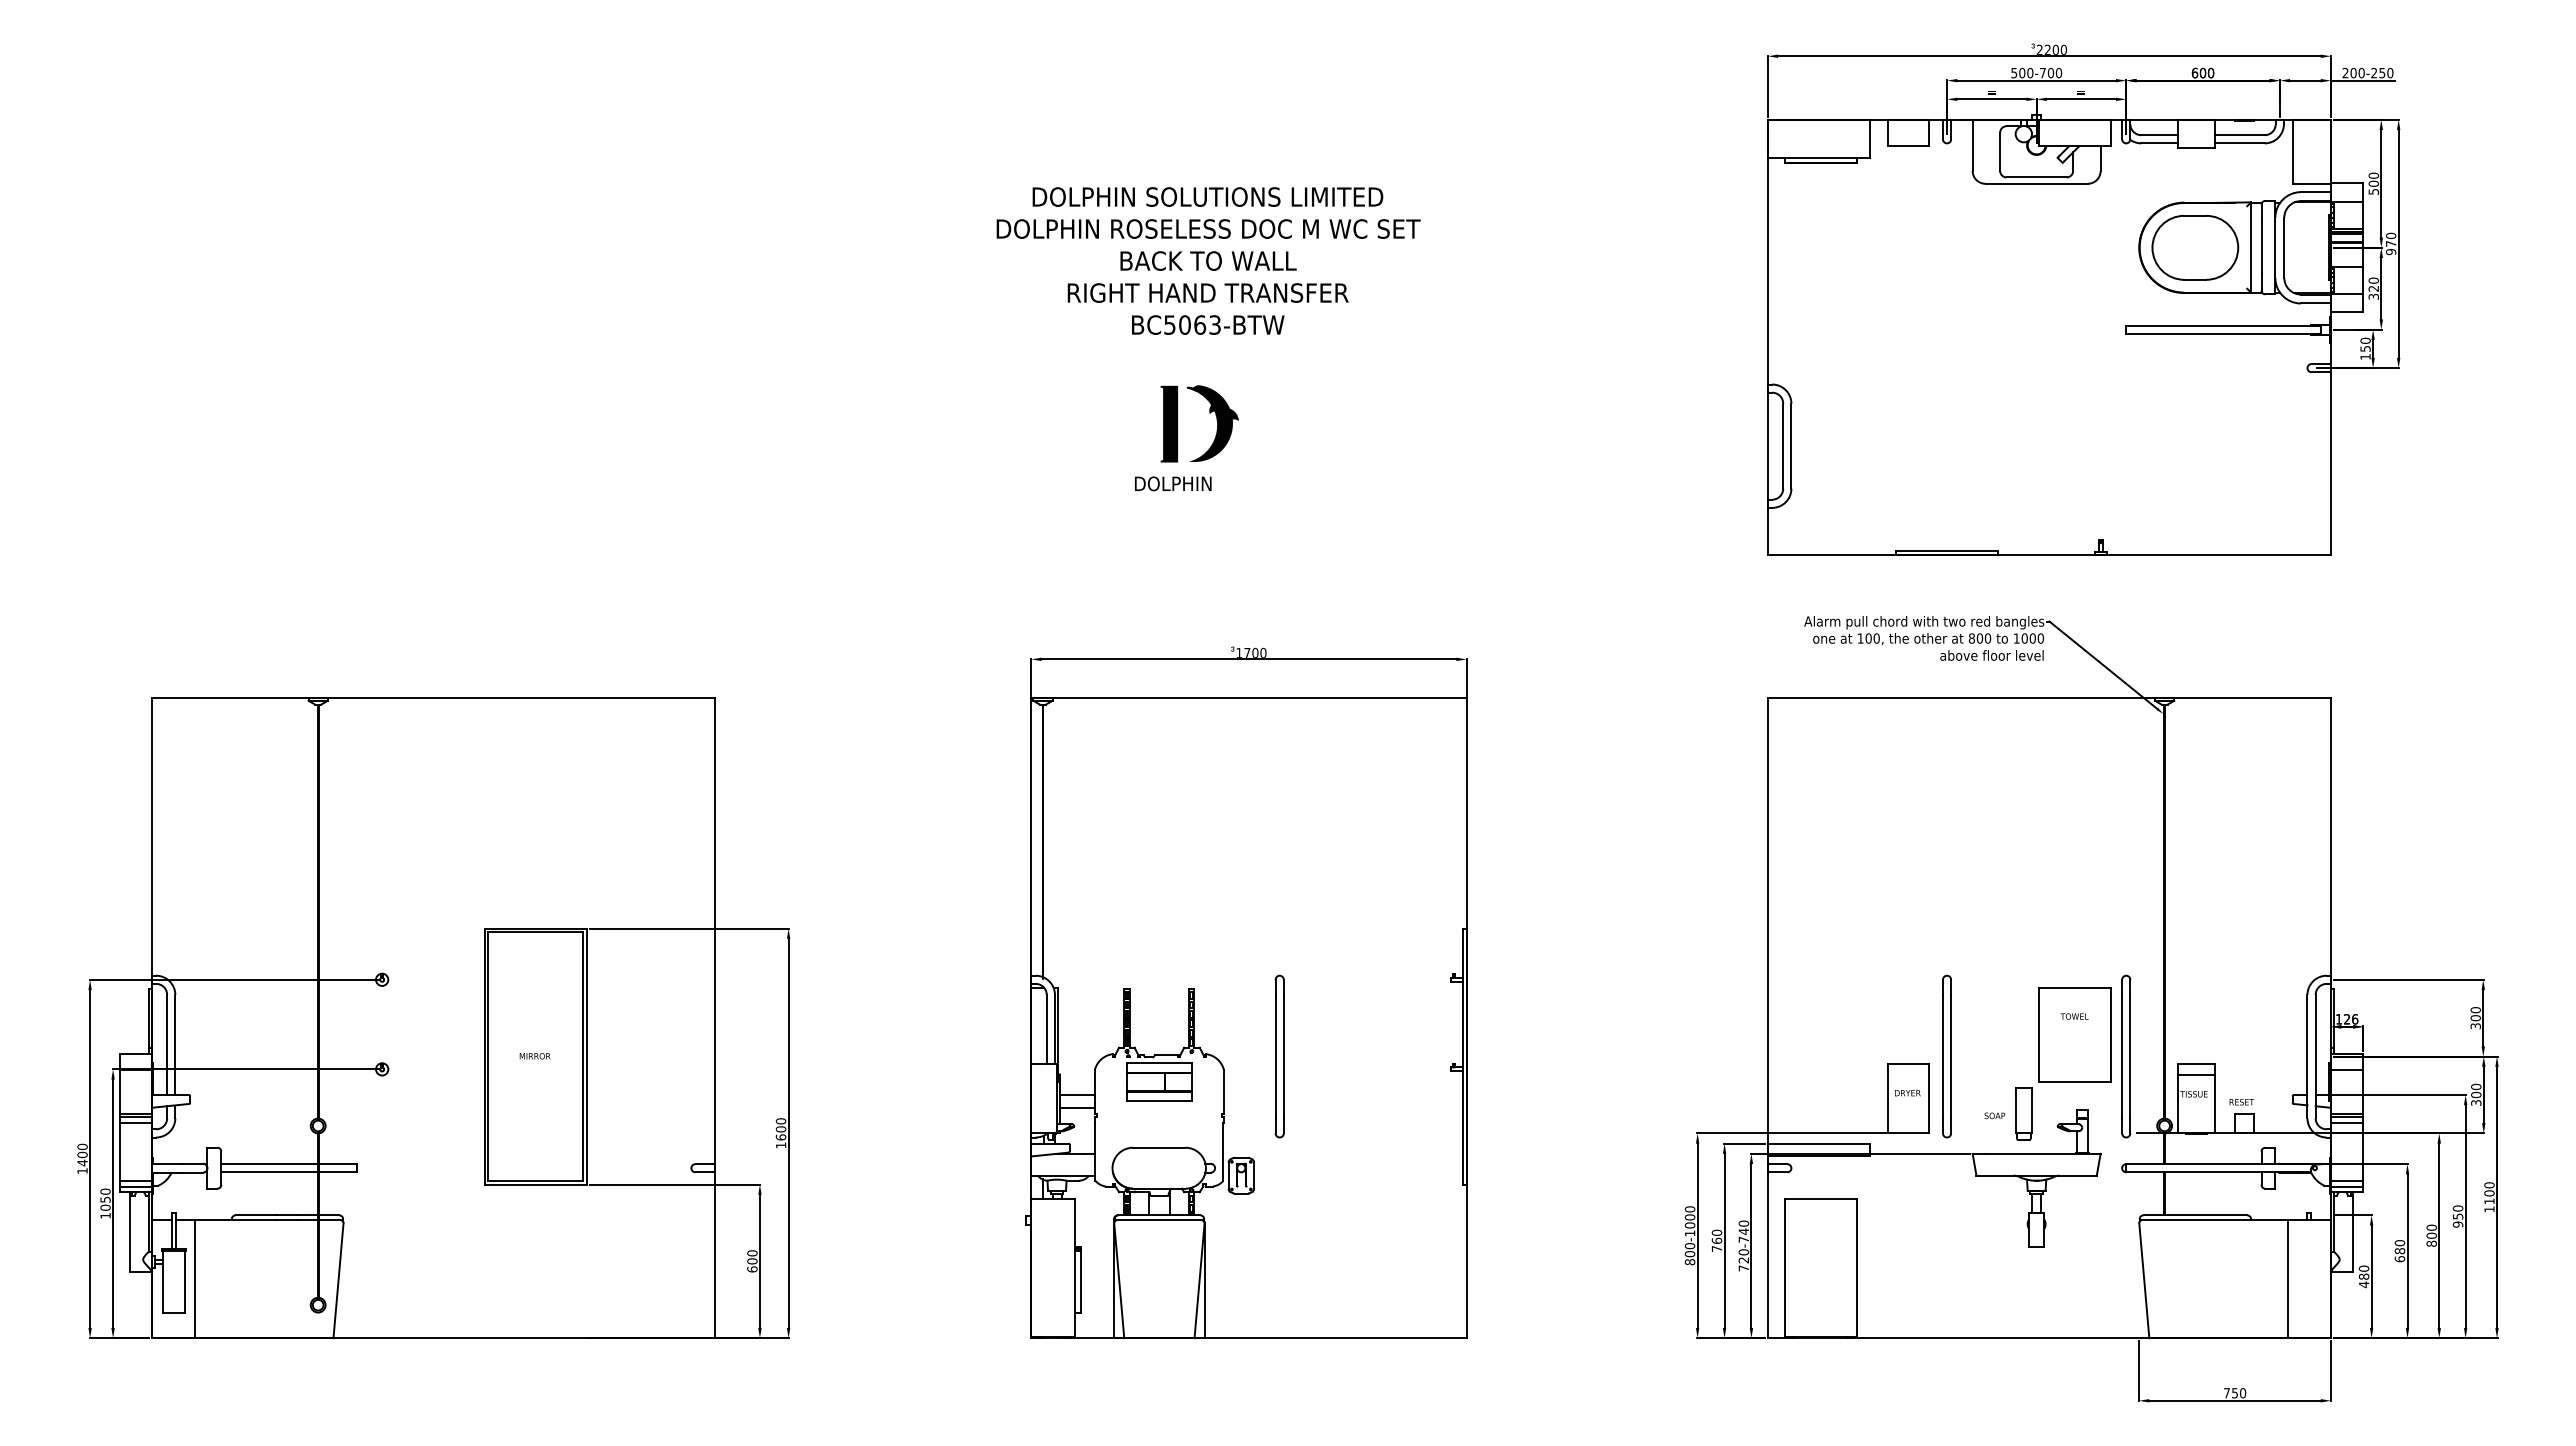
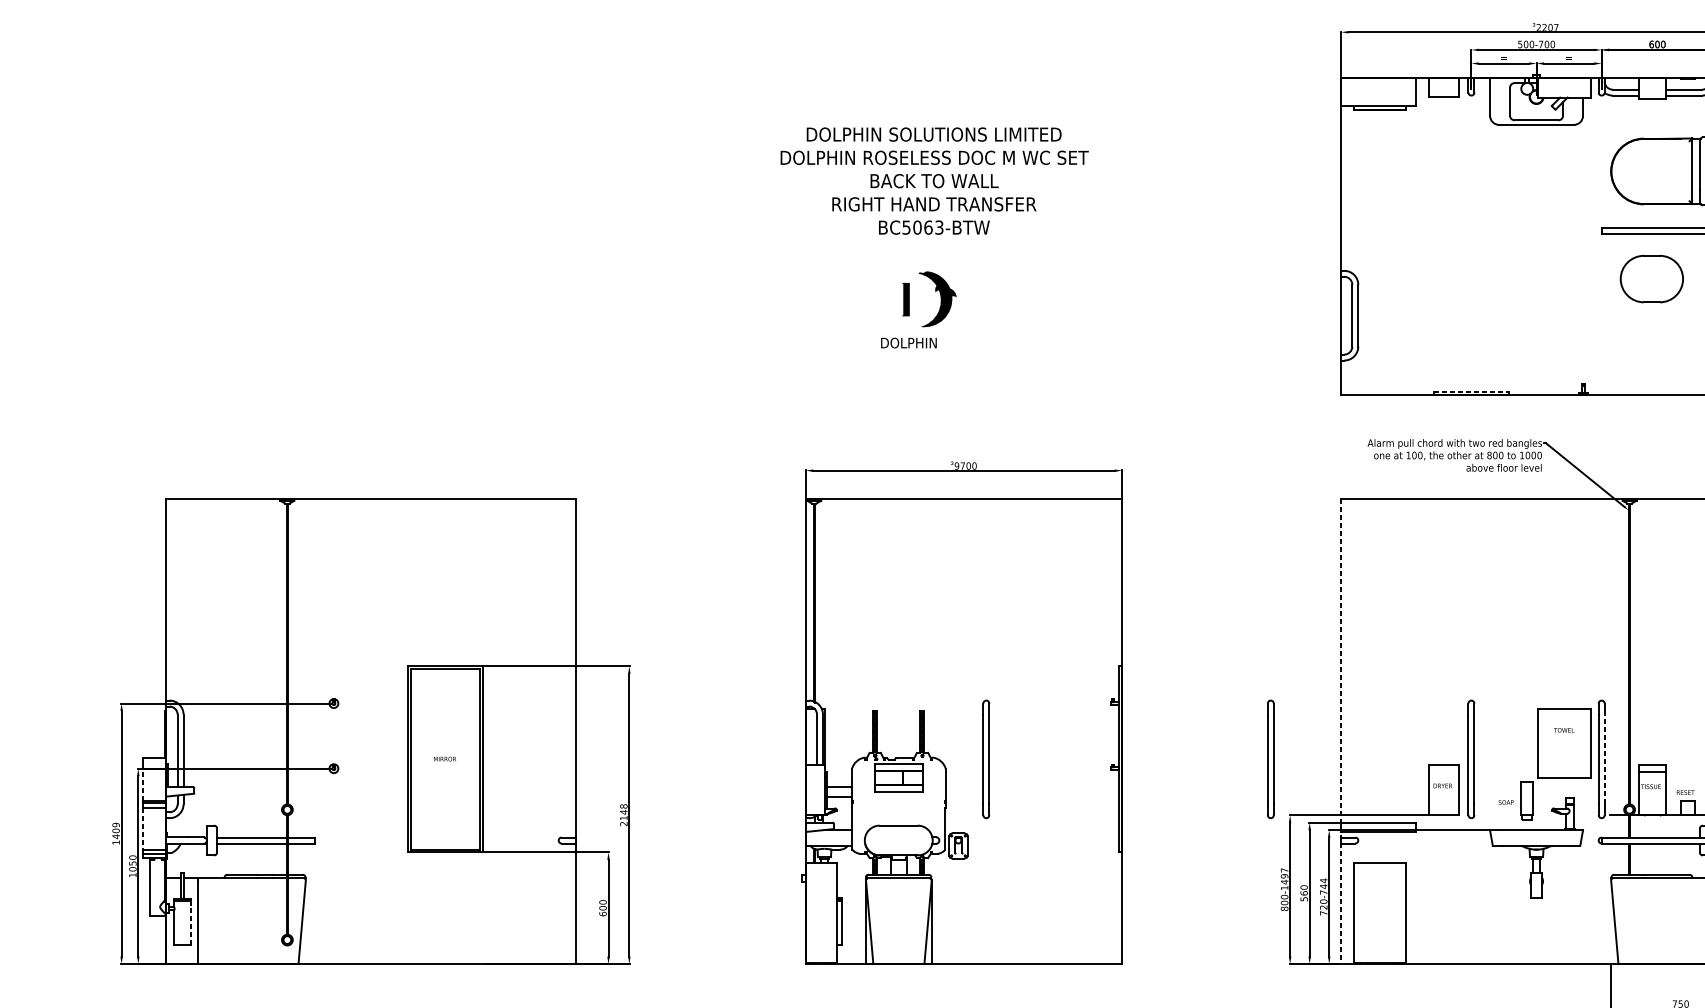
text: (2063, 49) -> (1556, 27), 2200 -> 2207
part: (2195, 247) -> (1652, 278), moved
part: (1168, 423) -> (905, 299), size x0.6
line: (1947, 550) -> (1471, 391), solid -> dashed
text: (1239, 652) -> (957, 465), 1700 -> 9700
line: (1767, 1018) -> (1340, 731), solid -> dashed
part: (1670, 1056) -> (1270, 759), added
line: (2130, 1056) -> (1604, 759), solid -> dashed
line: (119, 1092) -> (142, 785), solid -> dashed
text: (780, 1133) -> (623, 815), 1600 -> 2148
text: (82, 1147) -> (116, 825), 1400 -> 1409
line: (120, 1151) -> (143, 828), solid -> dashed
text: (1689, 1217) -> (1284, 876), 800-1000 -> 800-1497
text: (1743, 1223) -> (1323, 880), 720-740 -> 720-744
text: (1717, 1248) -> (1304, 898), 760 -> 560
line: (185, 1282) -> (190, 923), solid -> dashed

